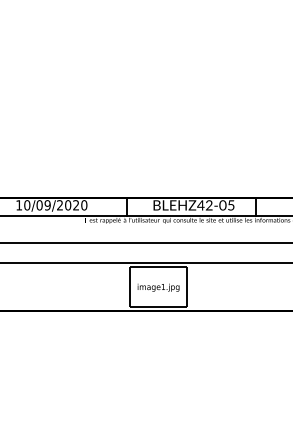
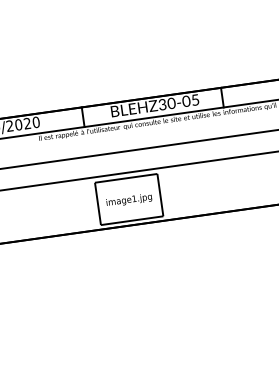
text: (204, 205) -> (166, 104), \c16711848;BLEHZ42-05 -> \c16711848;BLEHZ30-05

